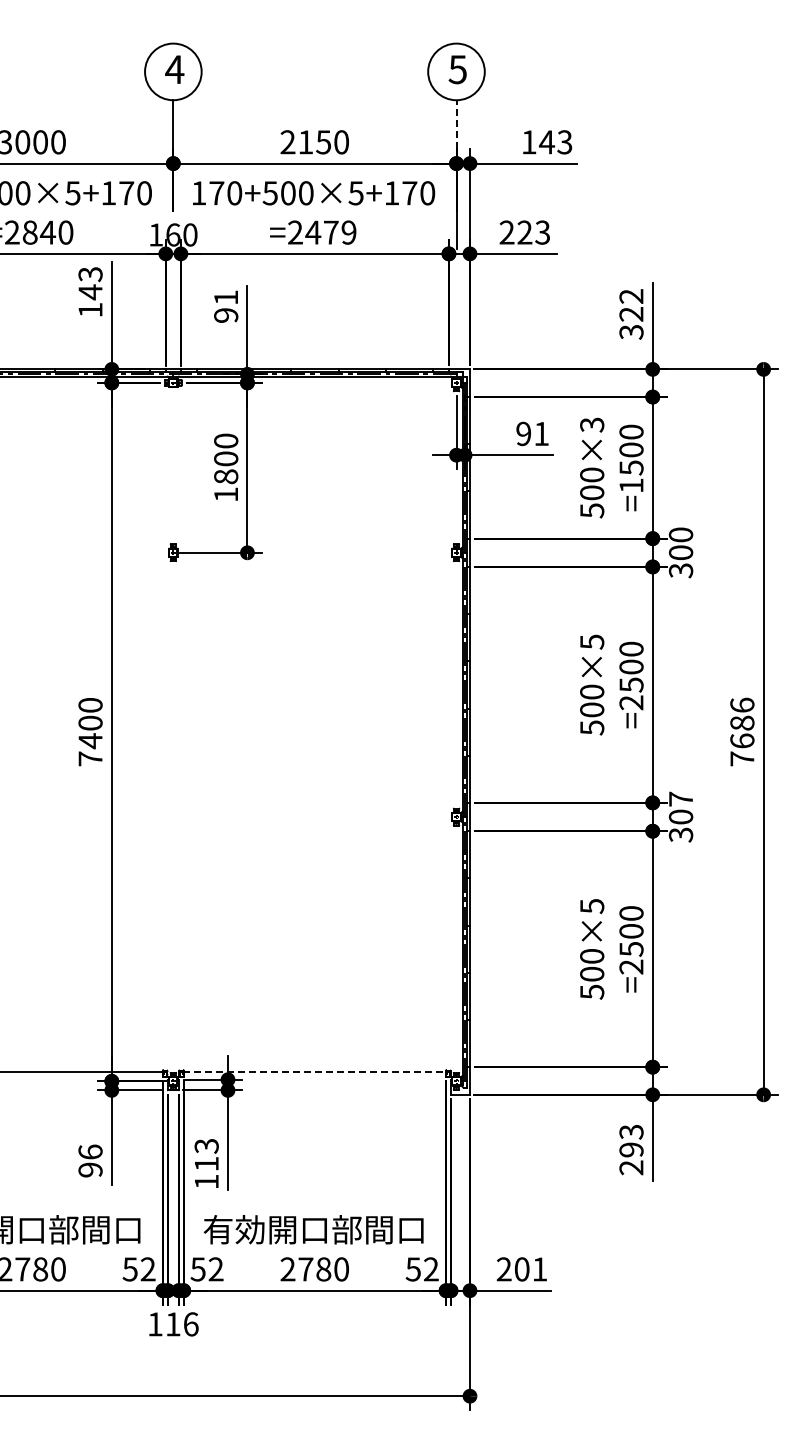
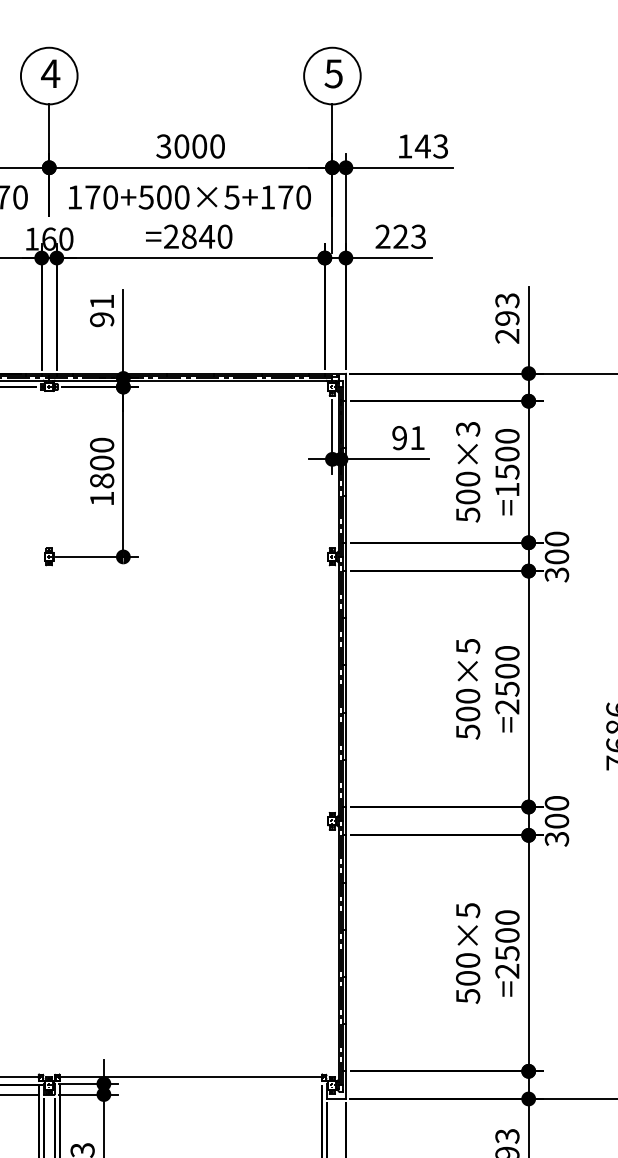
line: (456, 124) -> (332, 128), dashed -> solid
text: (305, 142) -> (181, 146), 2150 -> 3000
text: (330, 232) -> (206, 236), =2479 -> =2840
text: (631, 314) -> (507, 318), 322 -> 293
text: (680, 798) -> (556, 802), 307 -> 300
line: (314, 1072) -> (190, 1076), dashed -> solid

